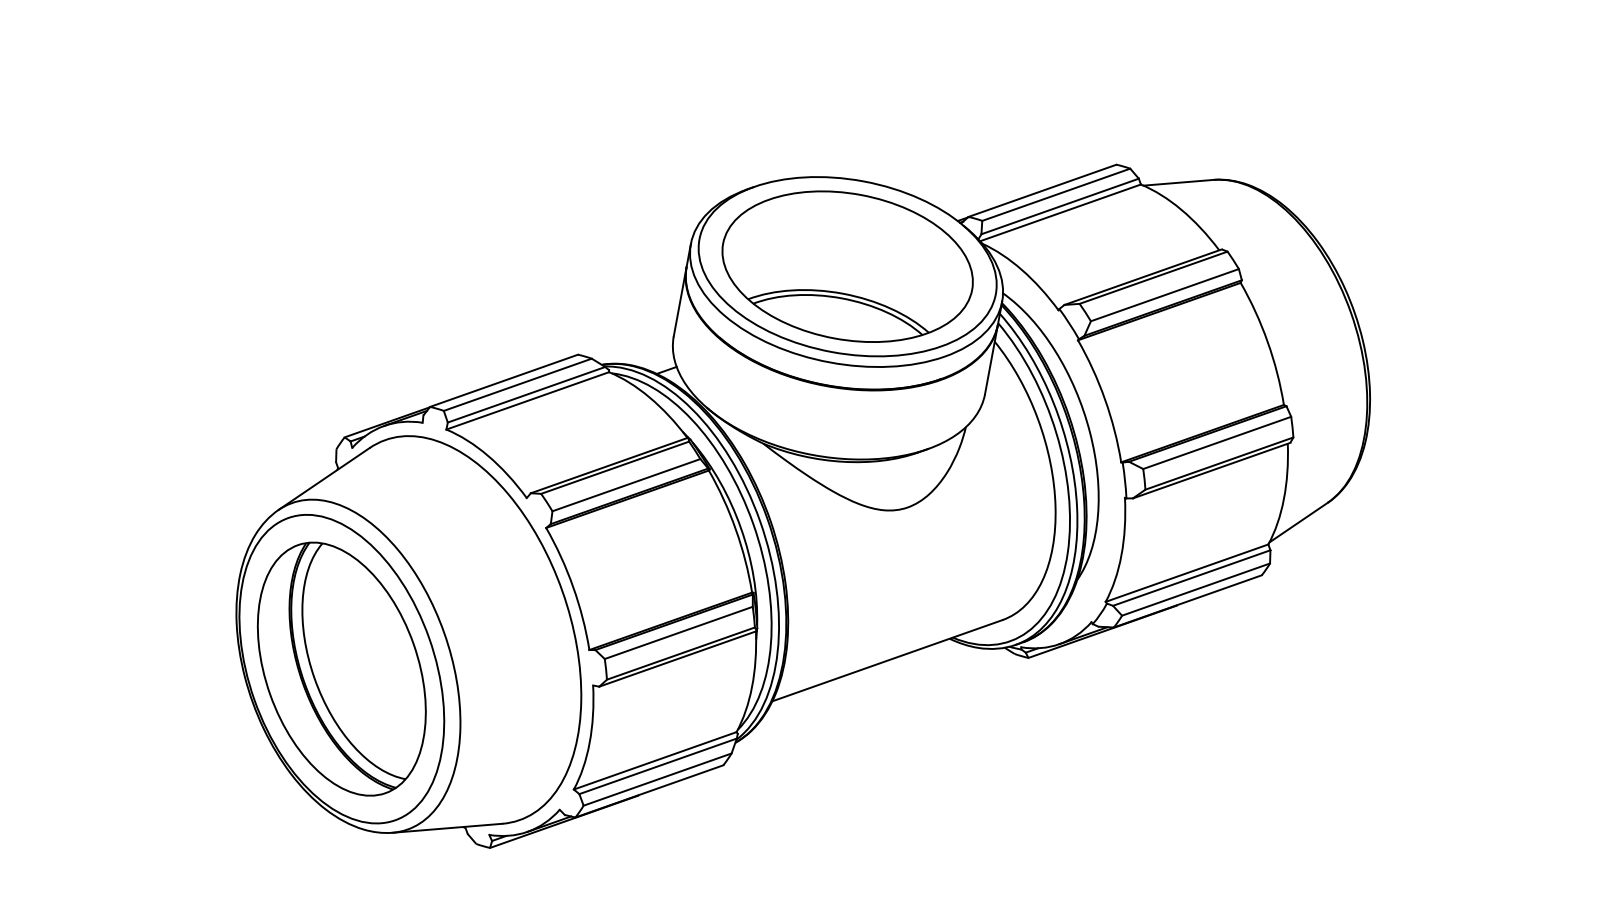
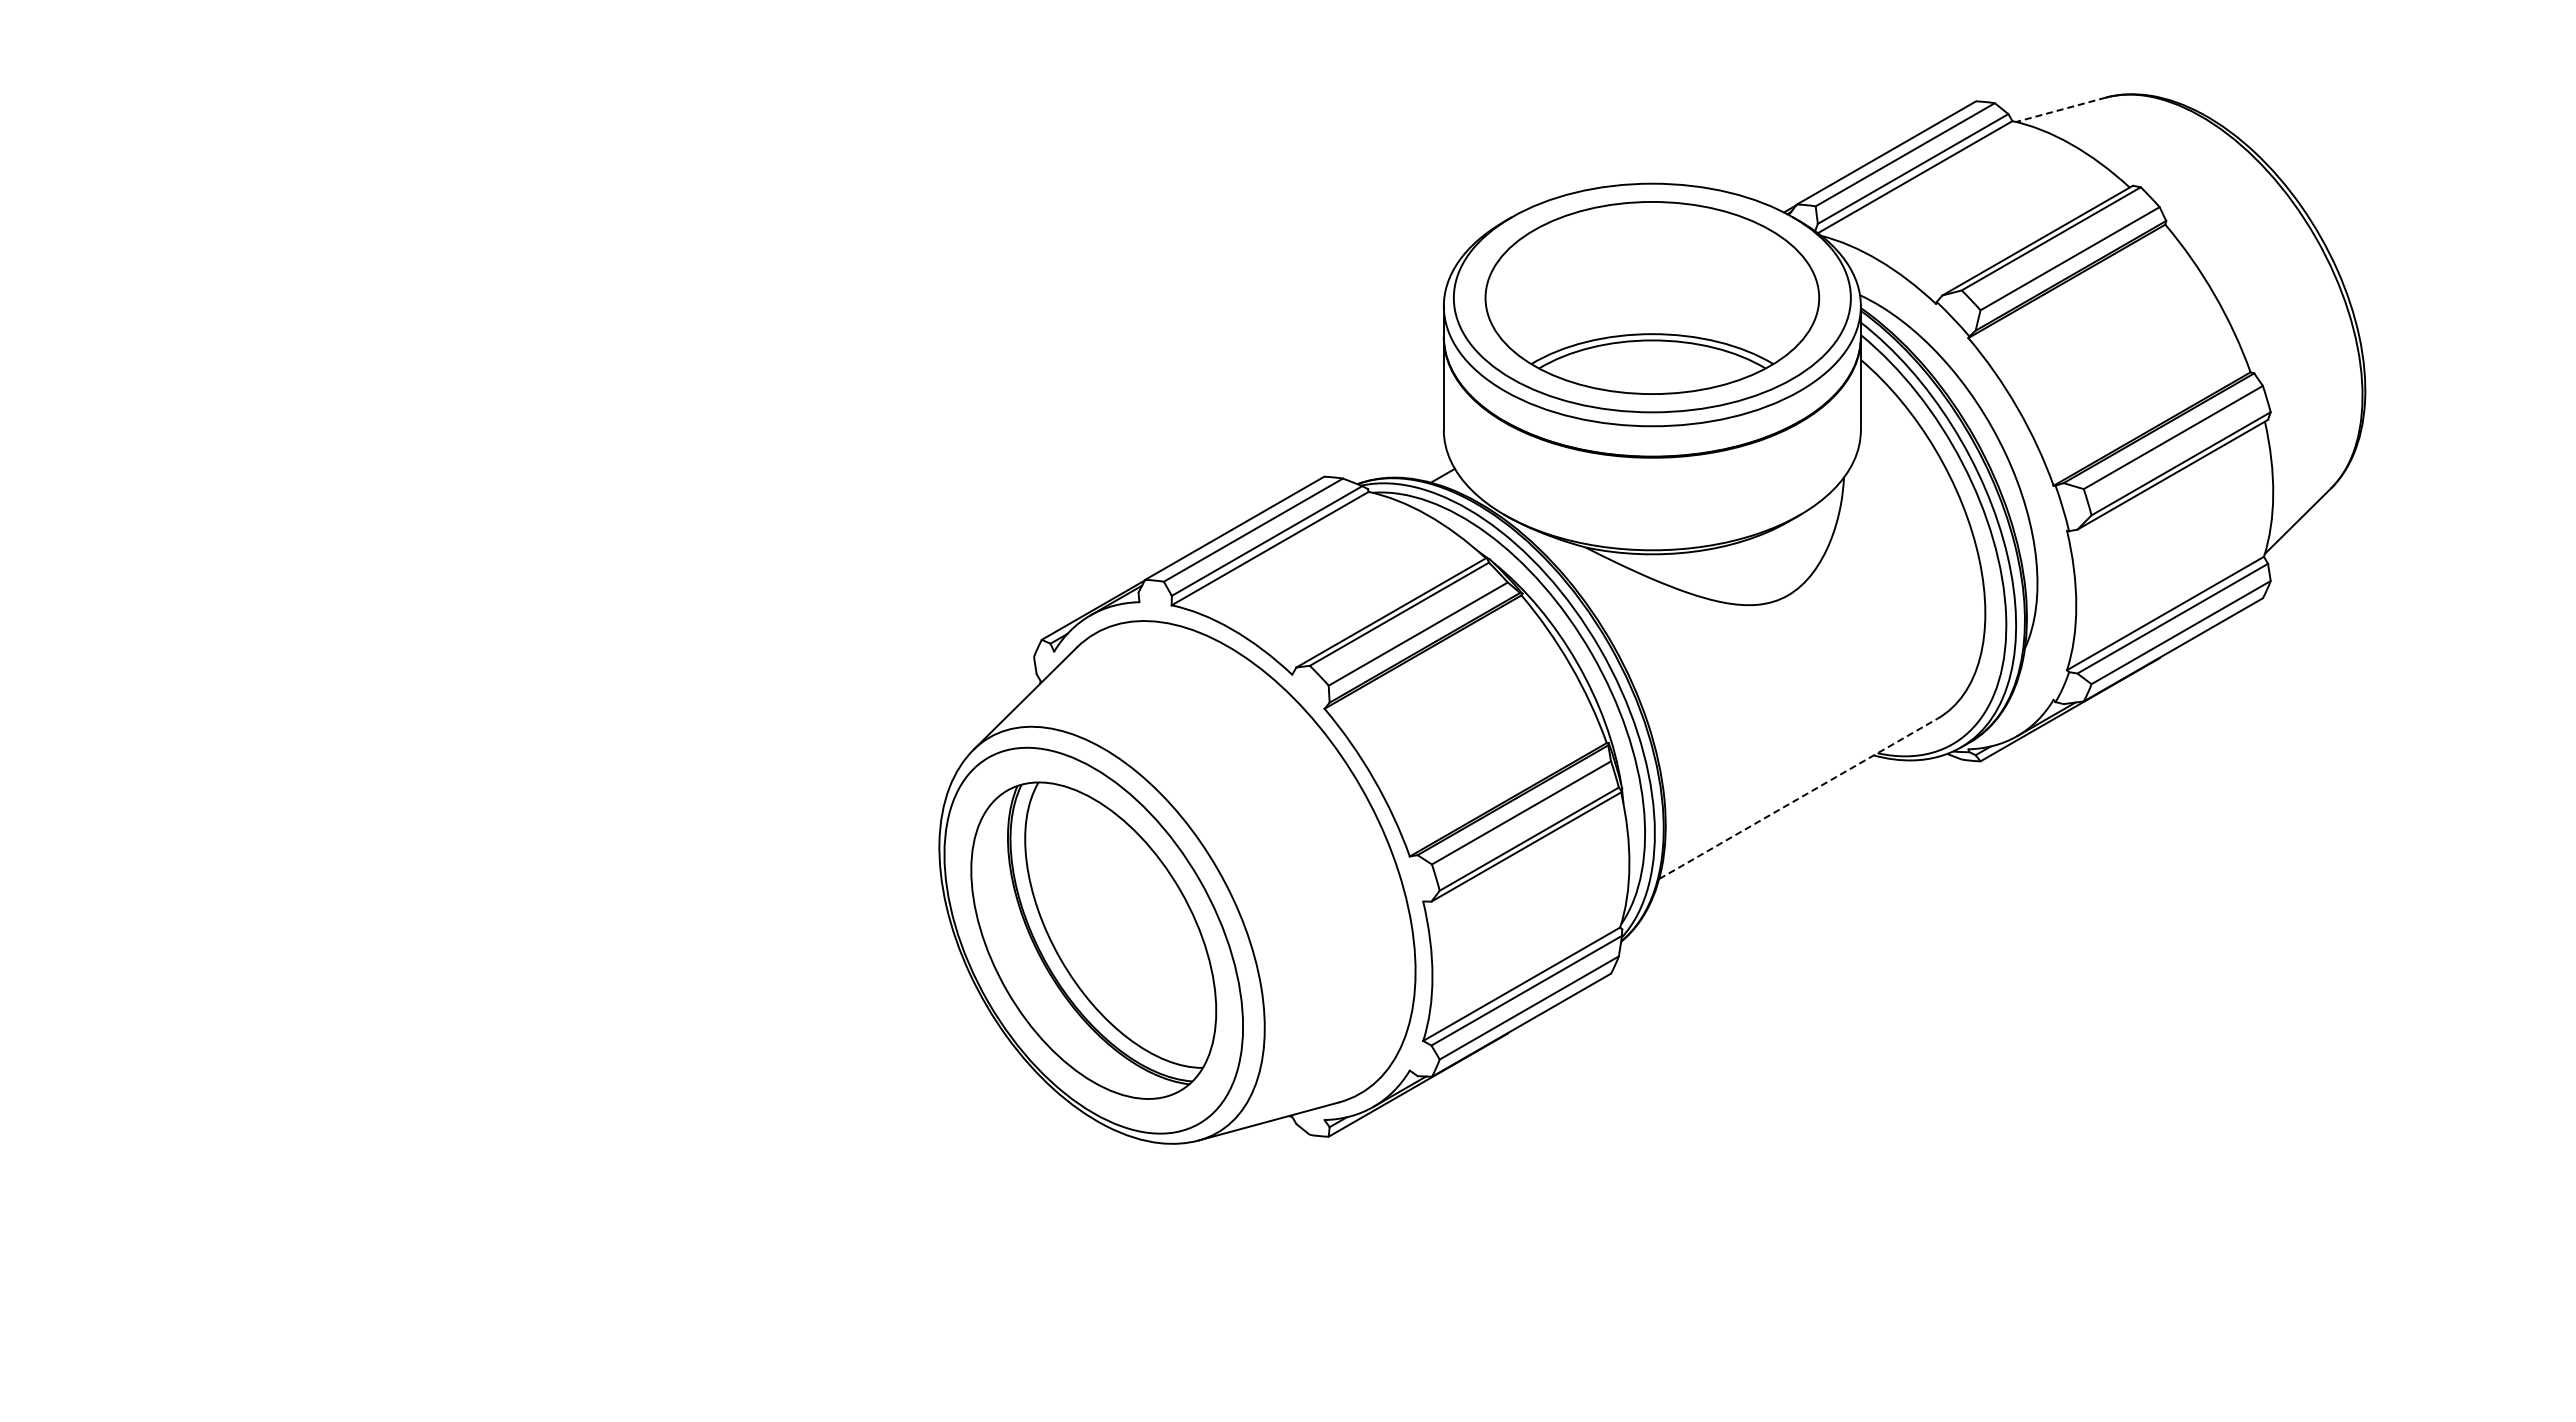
line: (1179, 182) -> (2061, 109), solid -> dashed
line: (887, 660) -> (1798, 798), solid -> dashed

